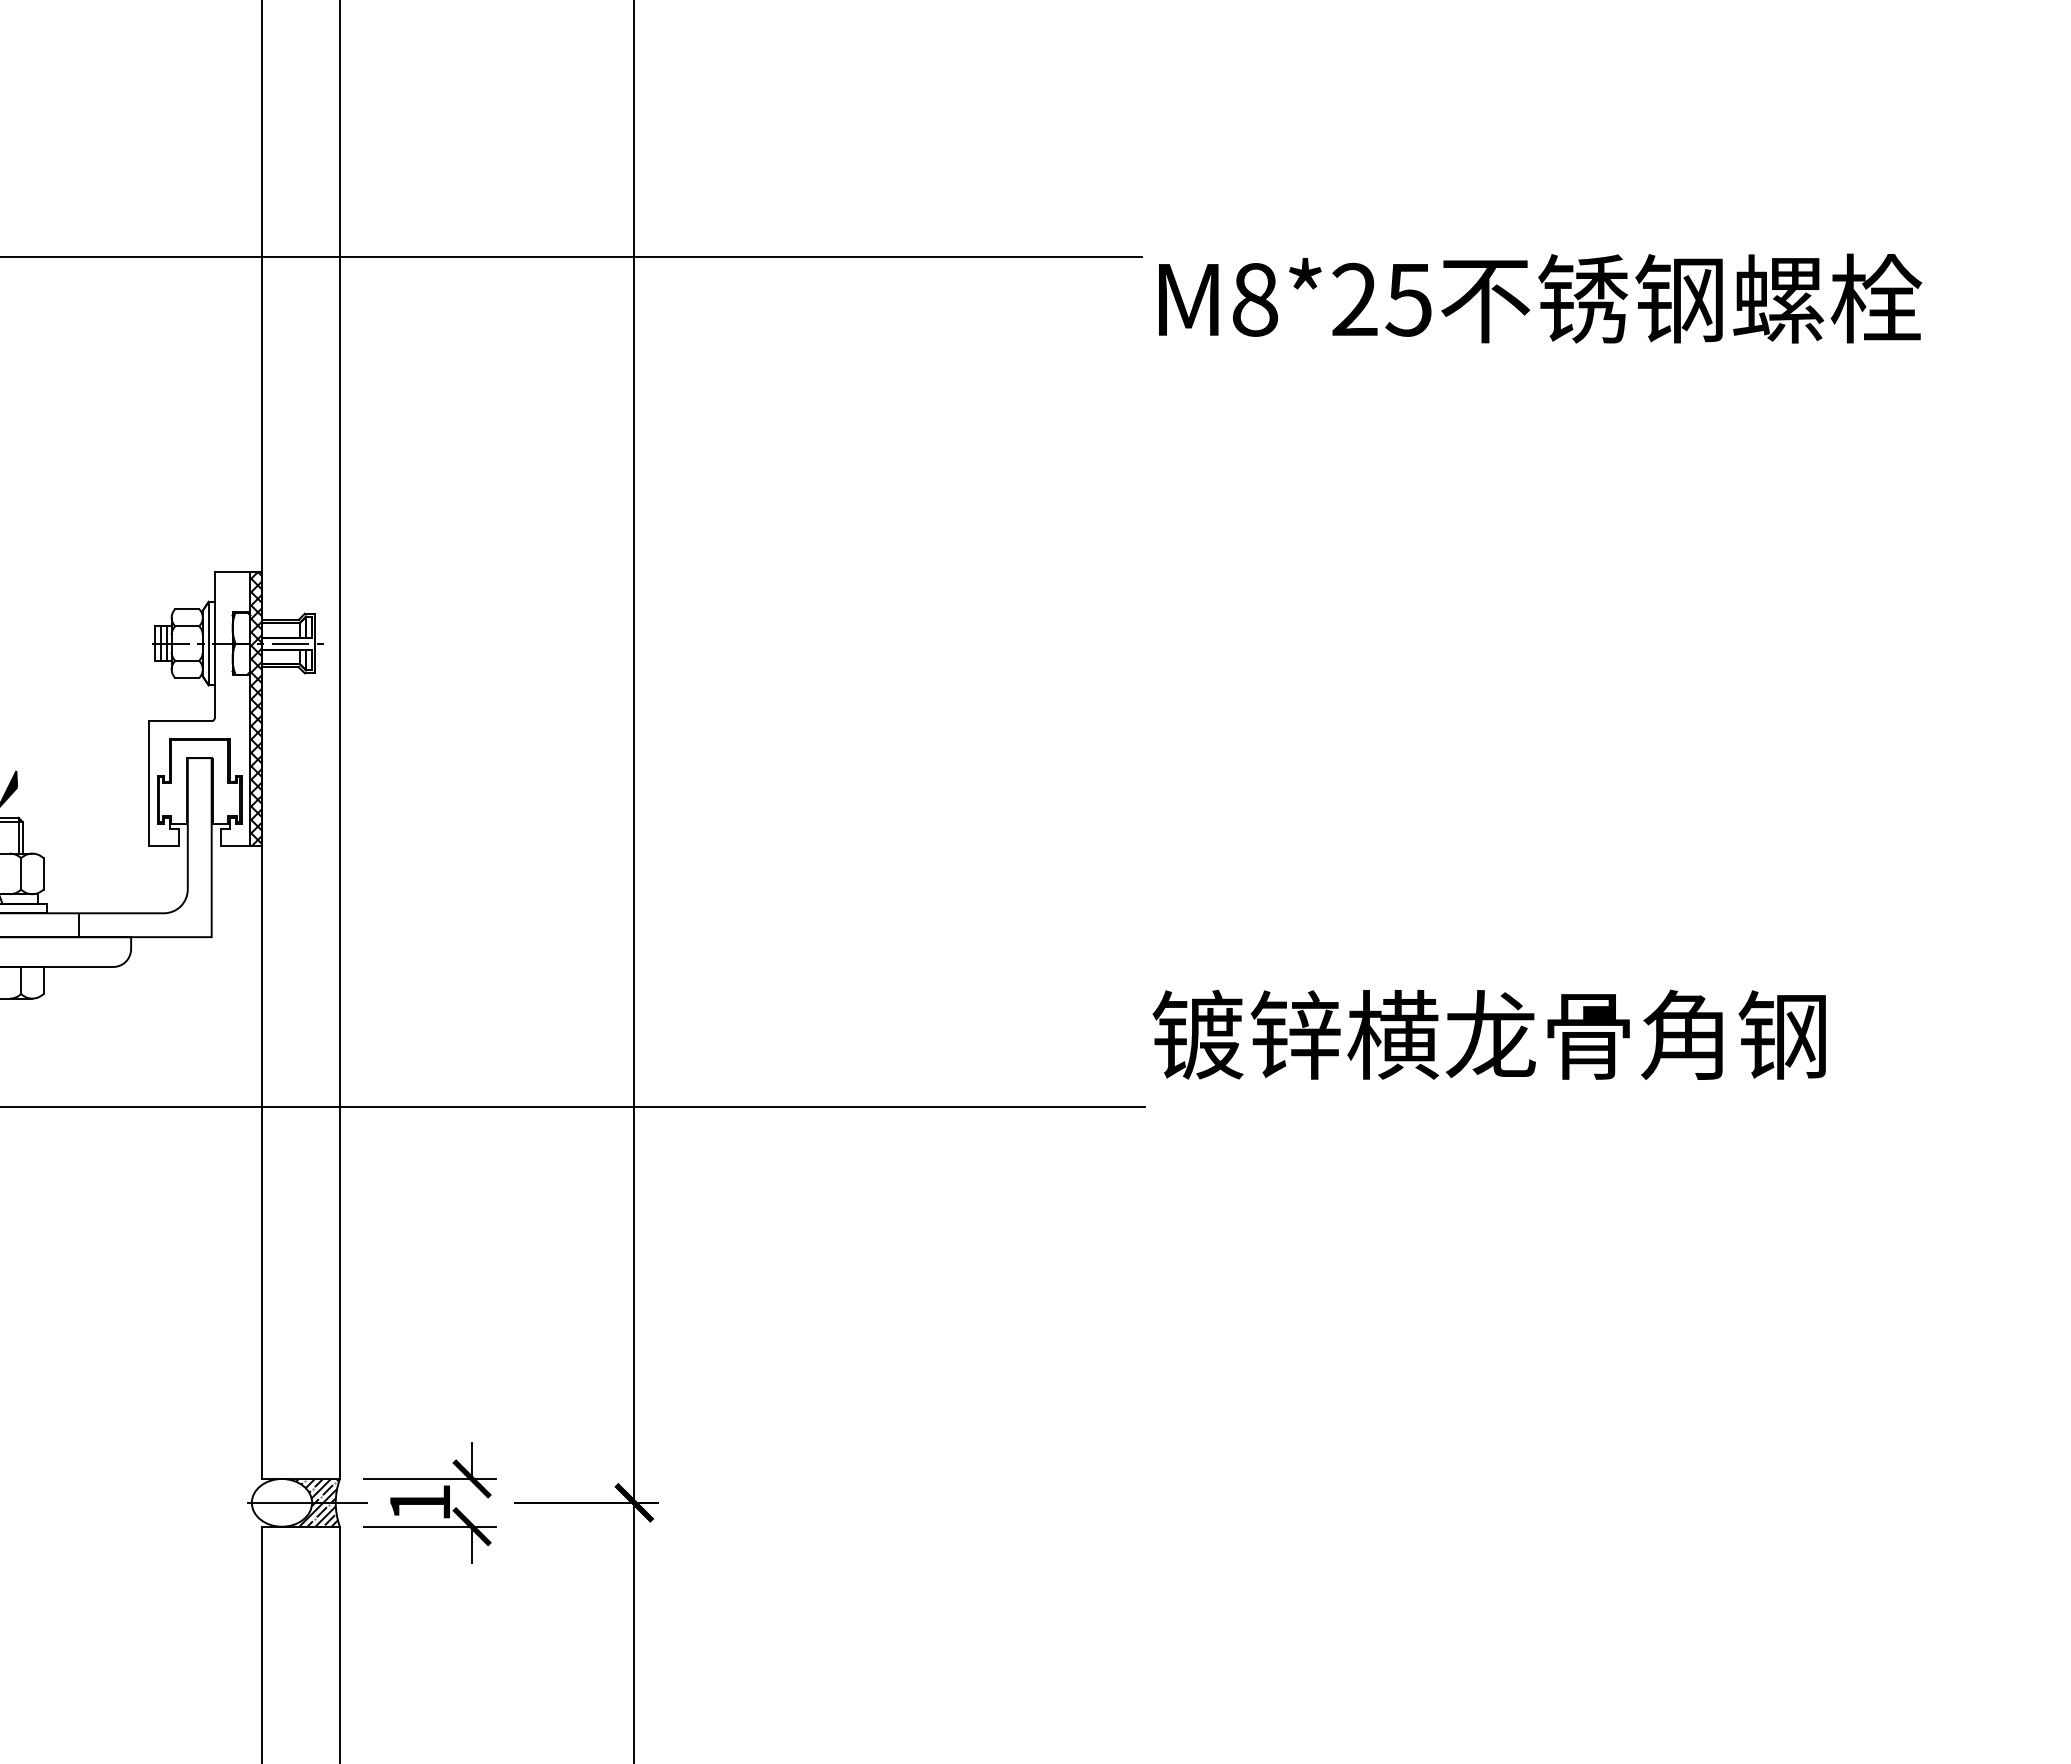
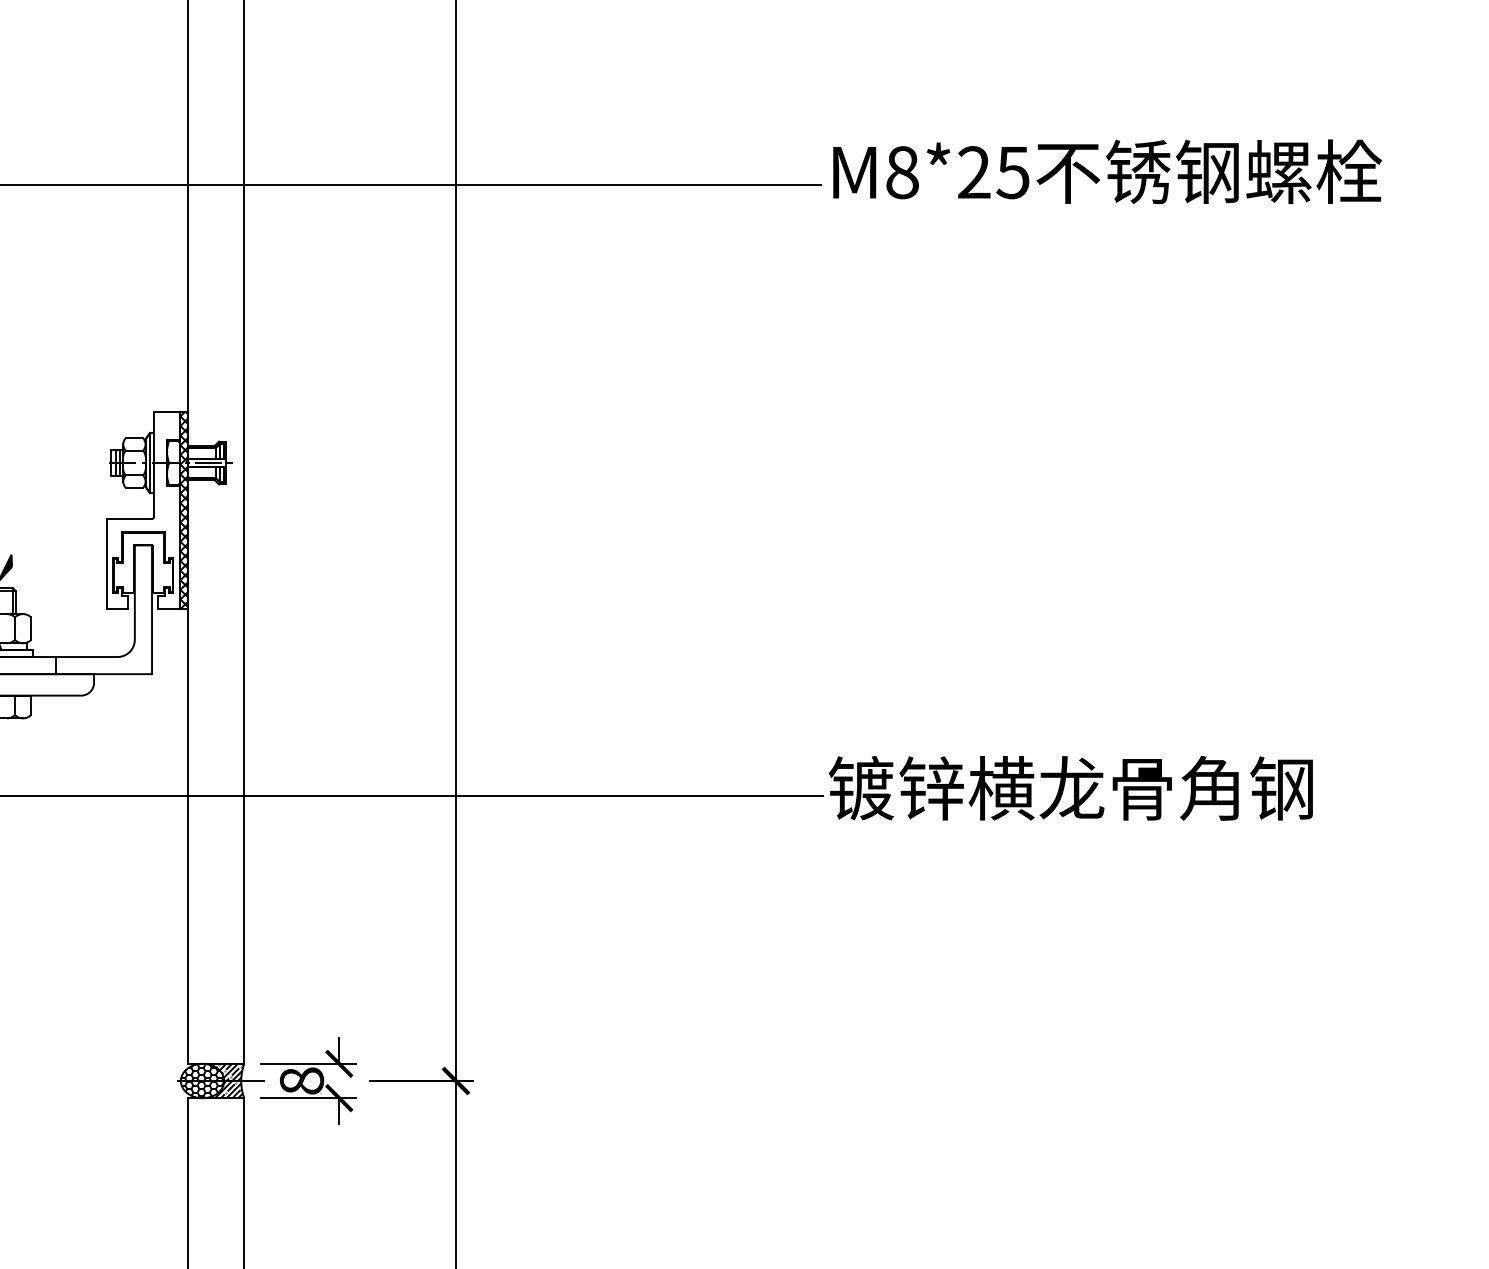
text: (1540, 298) -> (1107, 171), moved
text: (1488, 1034) -> (1070, 788), moved
hatch: (282, 1502) -> (202, 1080), added
text: (419, 1502) -> (301, 1080), 1 -> 8

